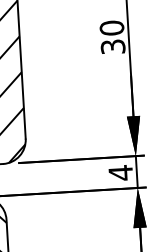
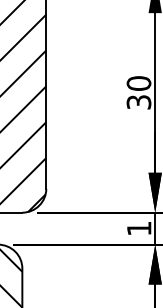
text: (121, 172) -> (139, 228), 4 -> 1

